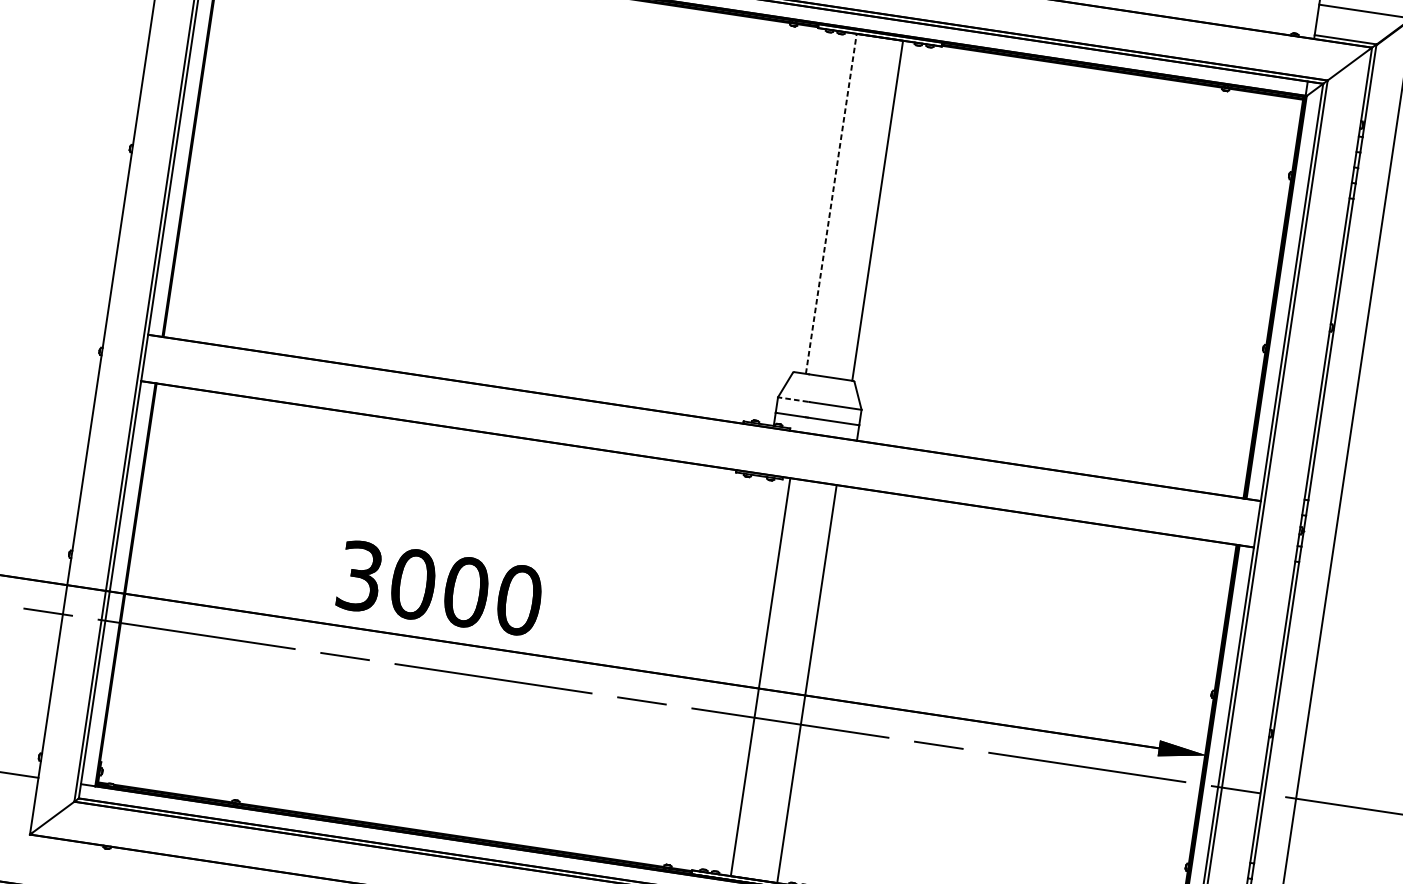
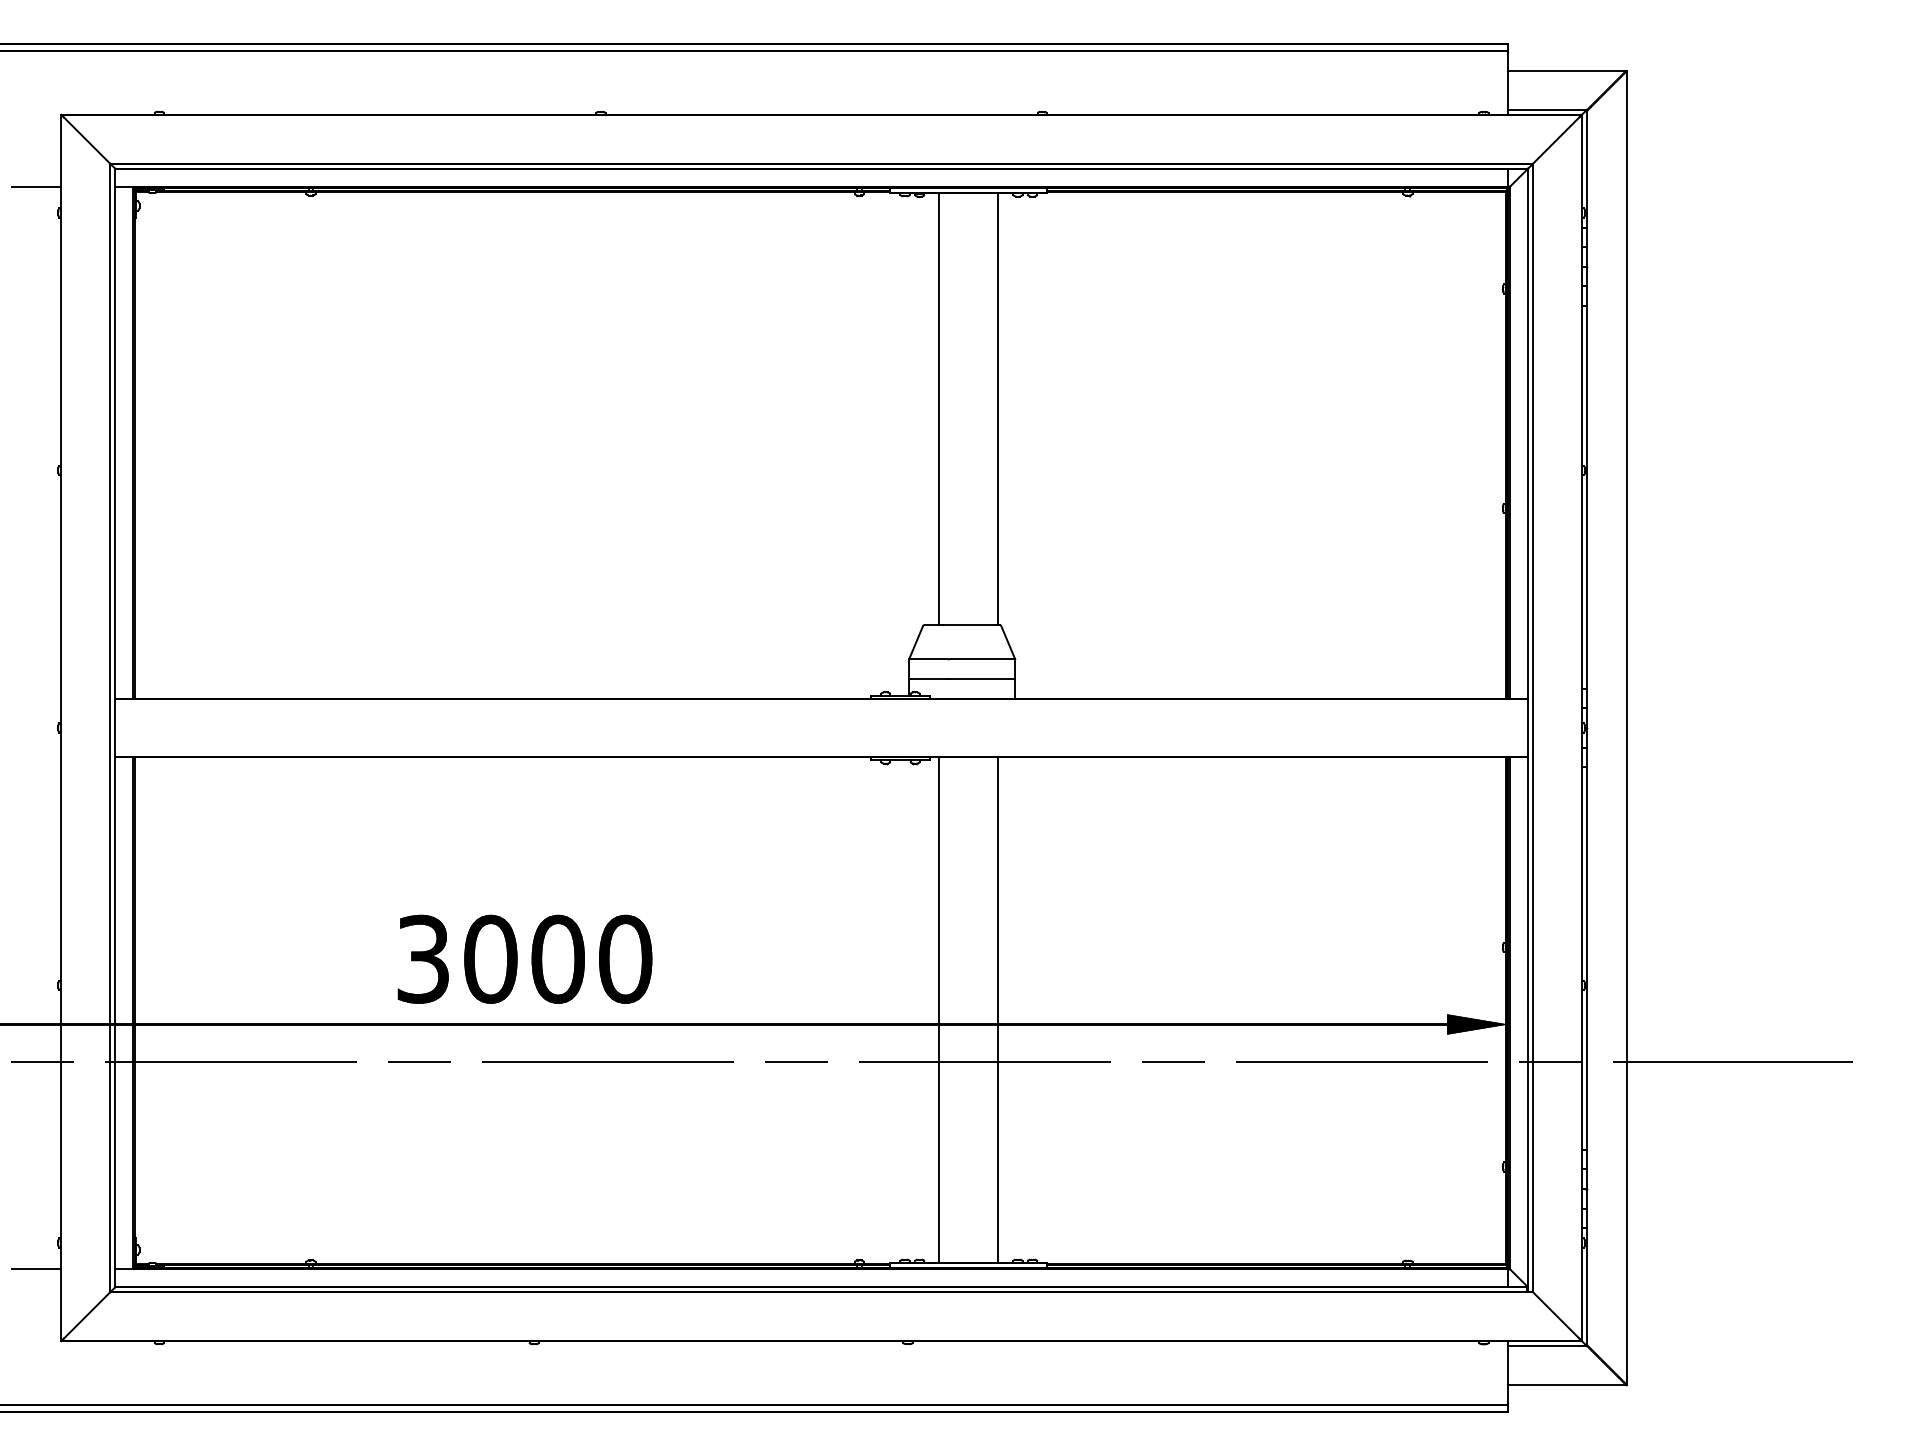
line: (831, 204) -> (939, 409), dashed -> solid
line: (793, 399) -> (928, 659), dashed -> solid

